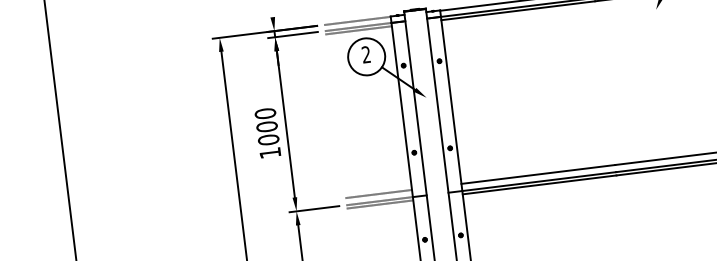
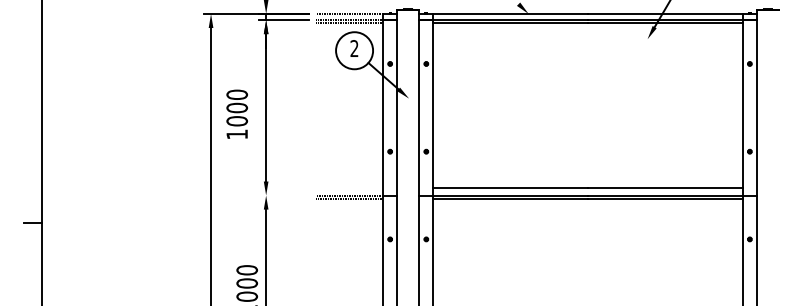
text: (267, 132) -> (236, 113), moved
line: (378, 194) -> (349, 188), removed
line: (314, 209) -> (284, 195), removed

